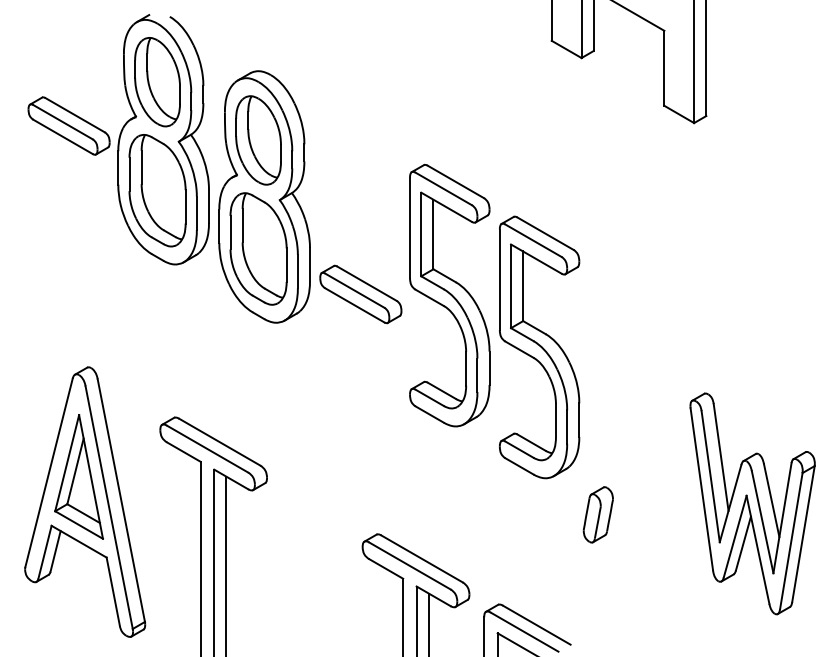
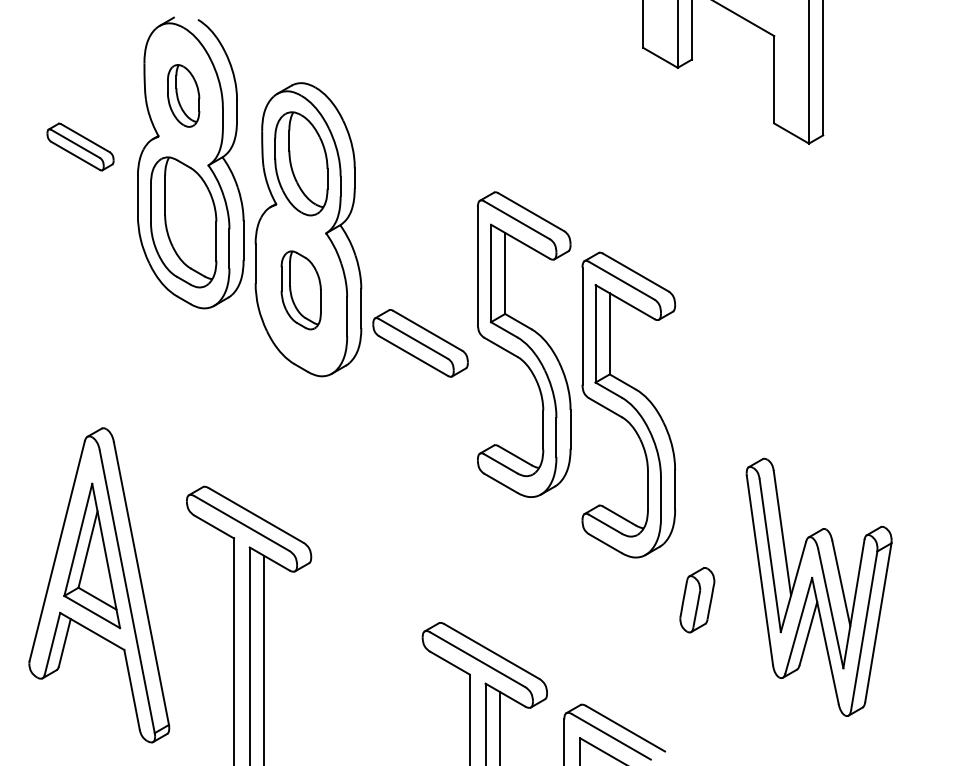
part: (157, 81) -> (183, 95), size x0.6
part: (69, 125) -> (80, 146), size x0.7
part: (257, 249) -> (300, 290), size x0.6
part: (752, 503) -> (818, 586), moved

